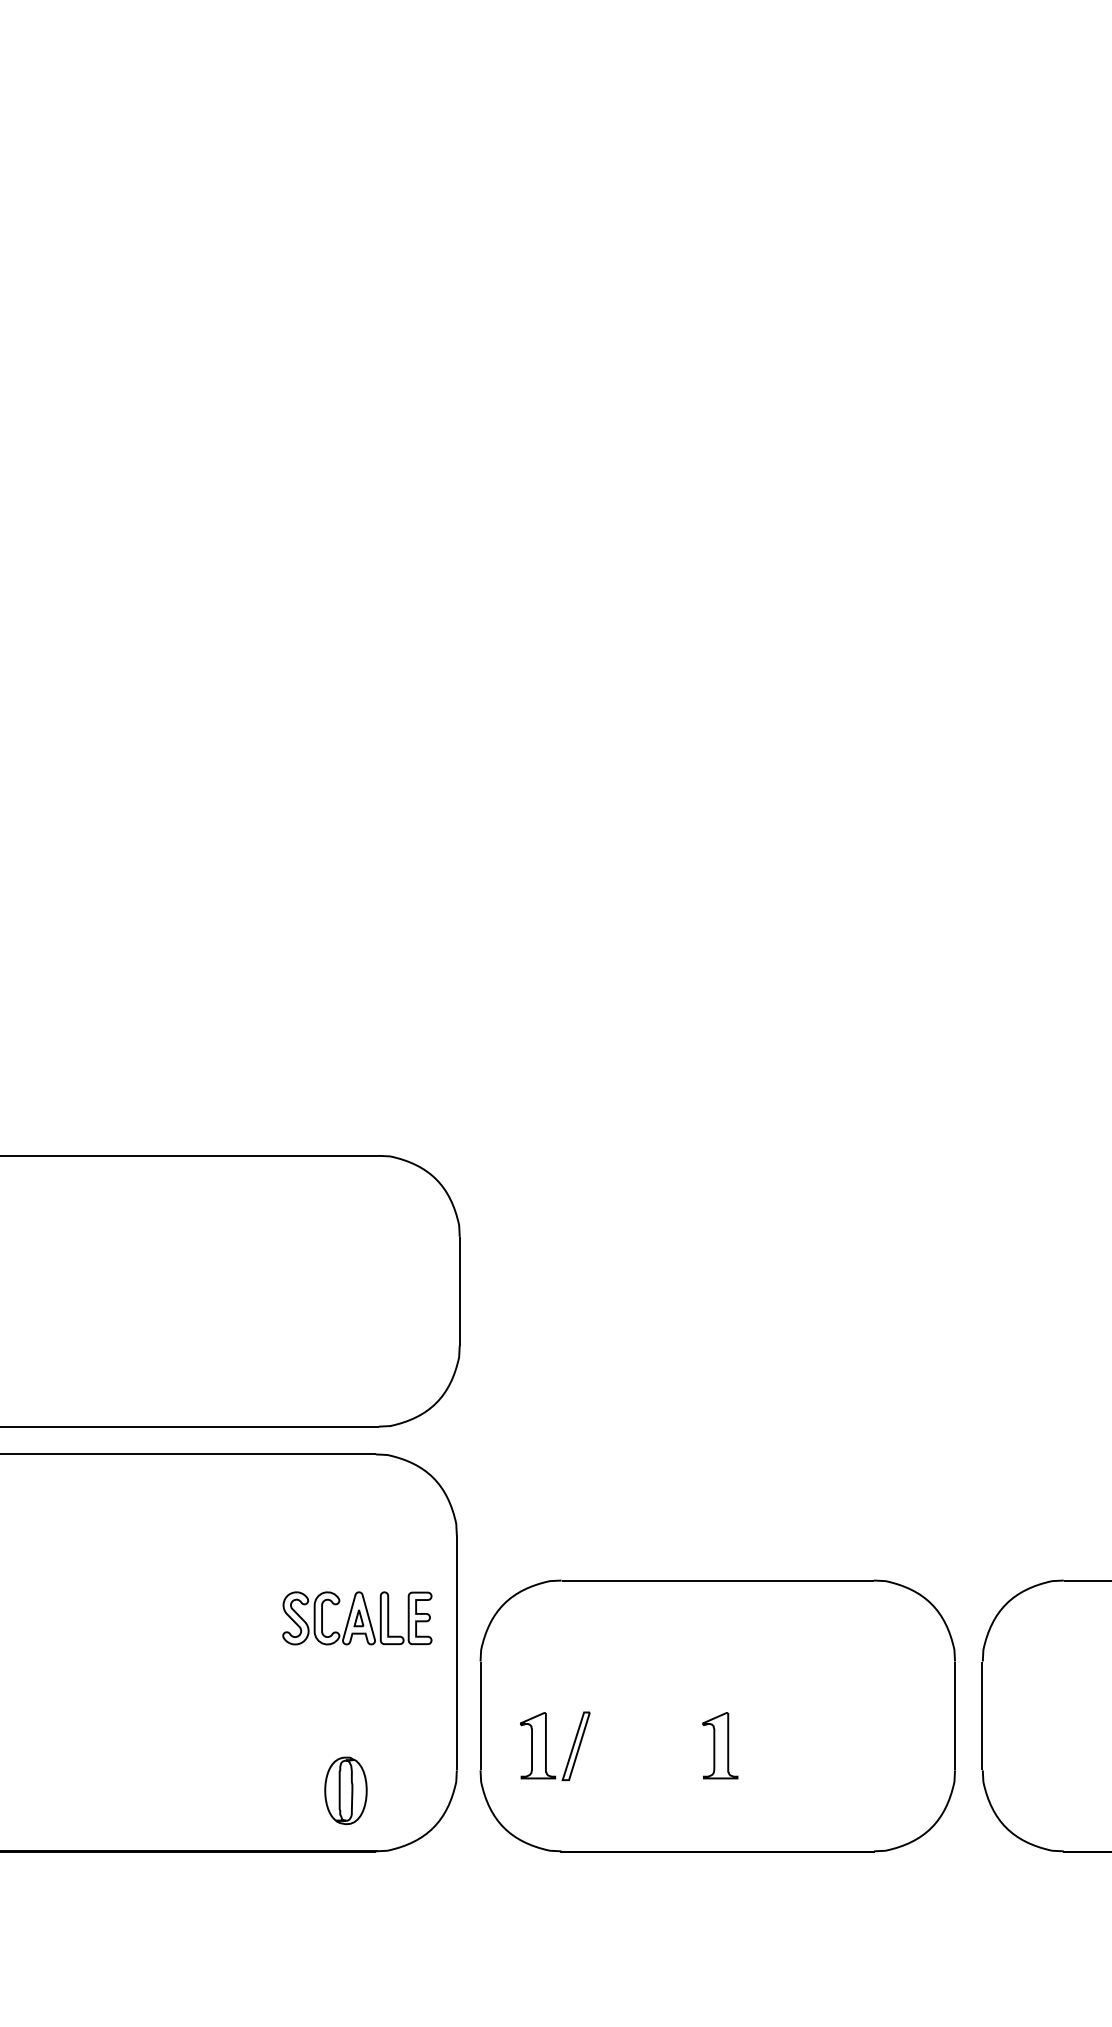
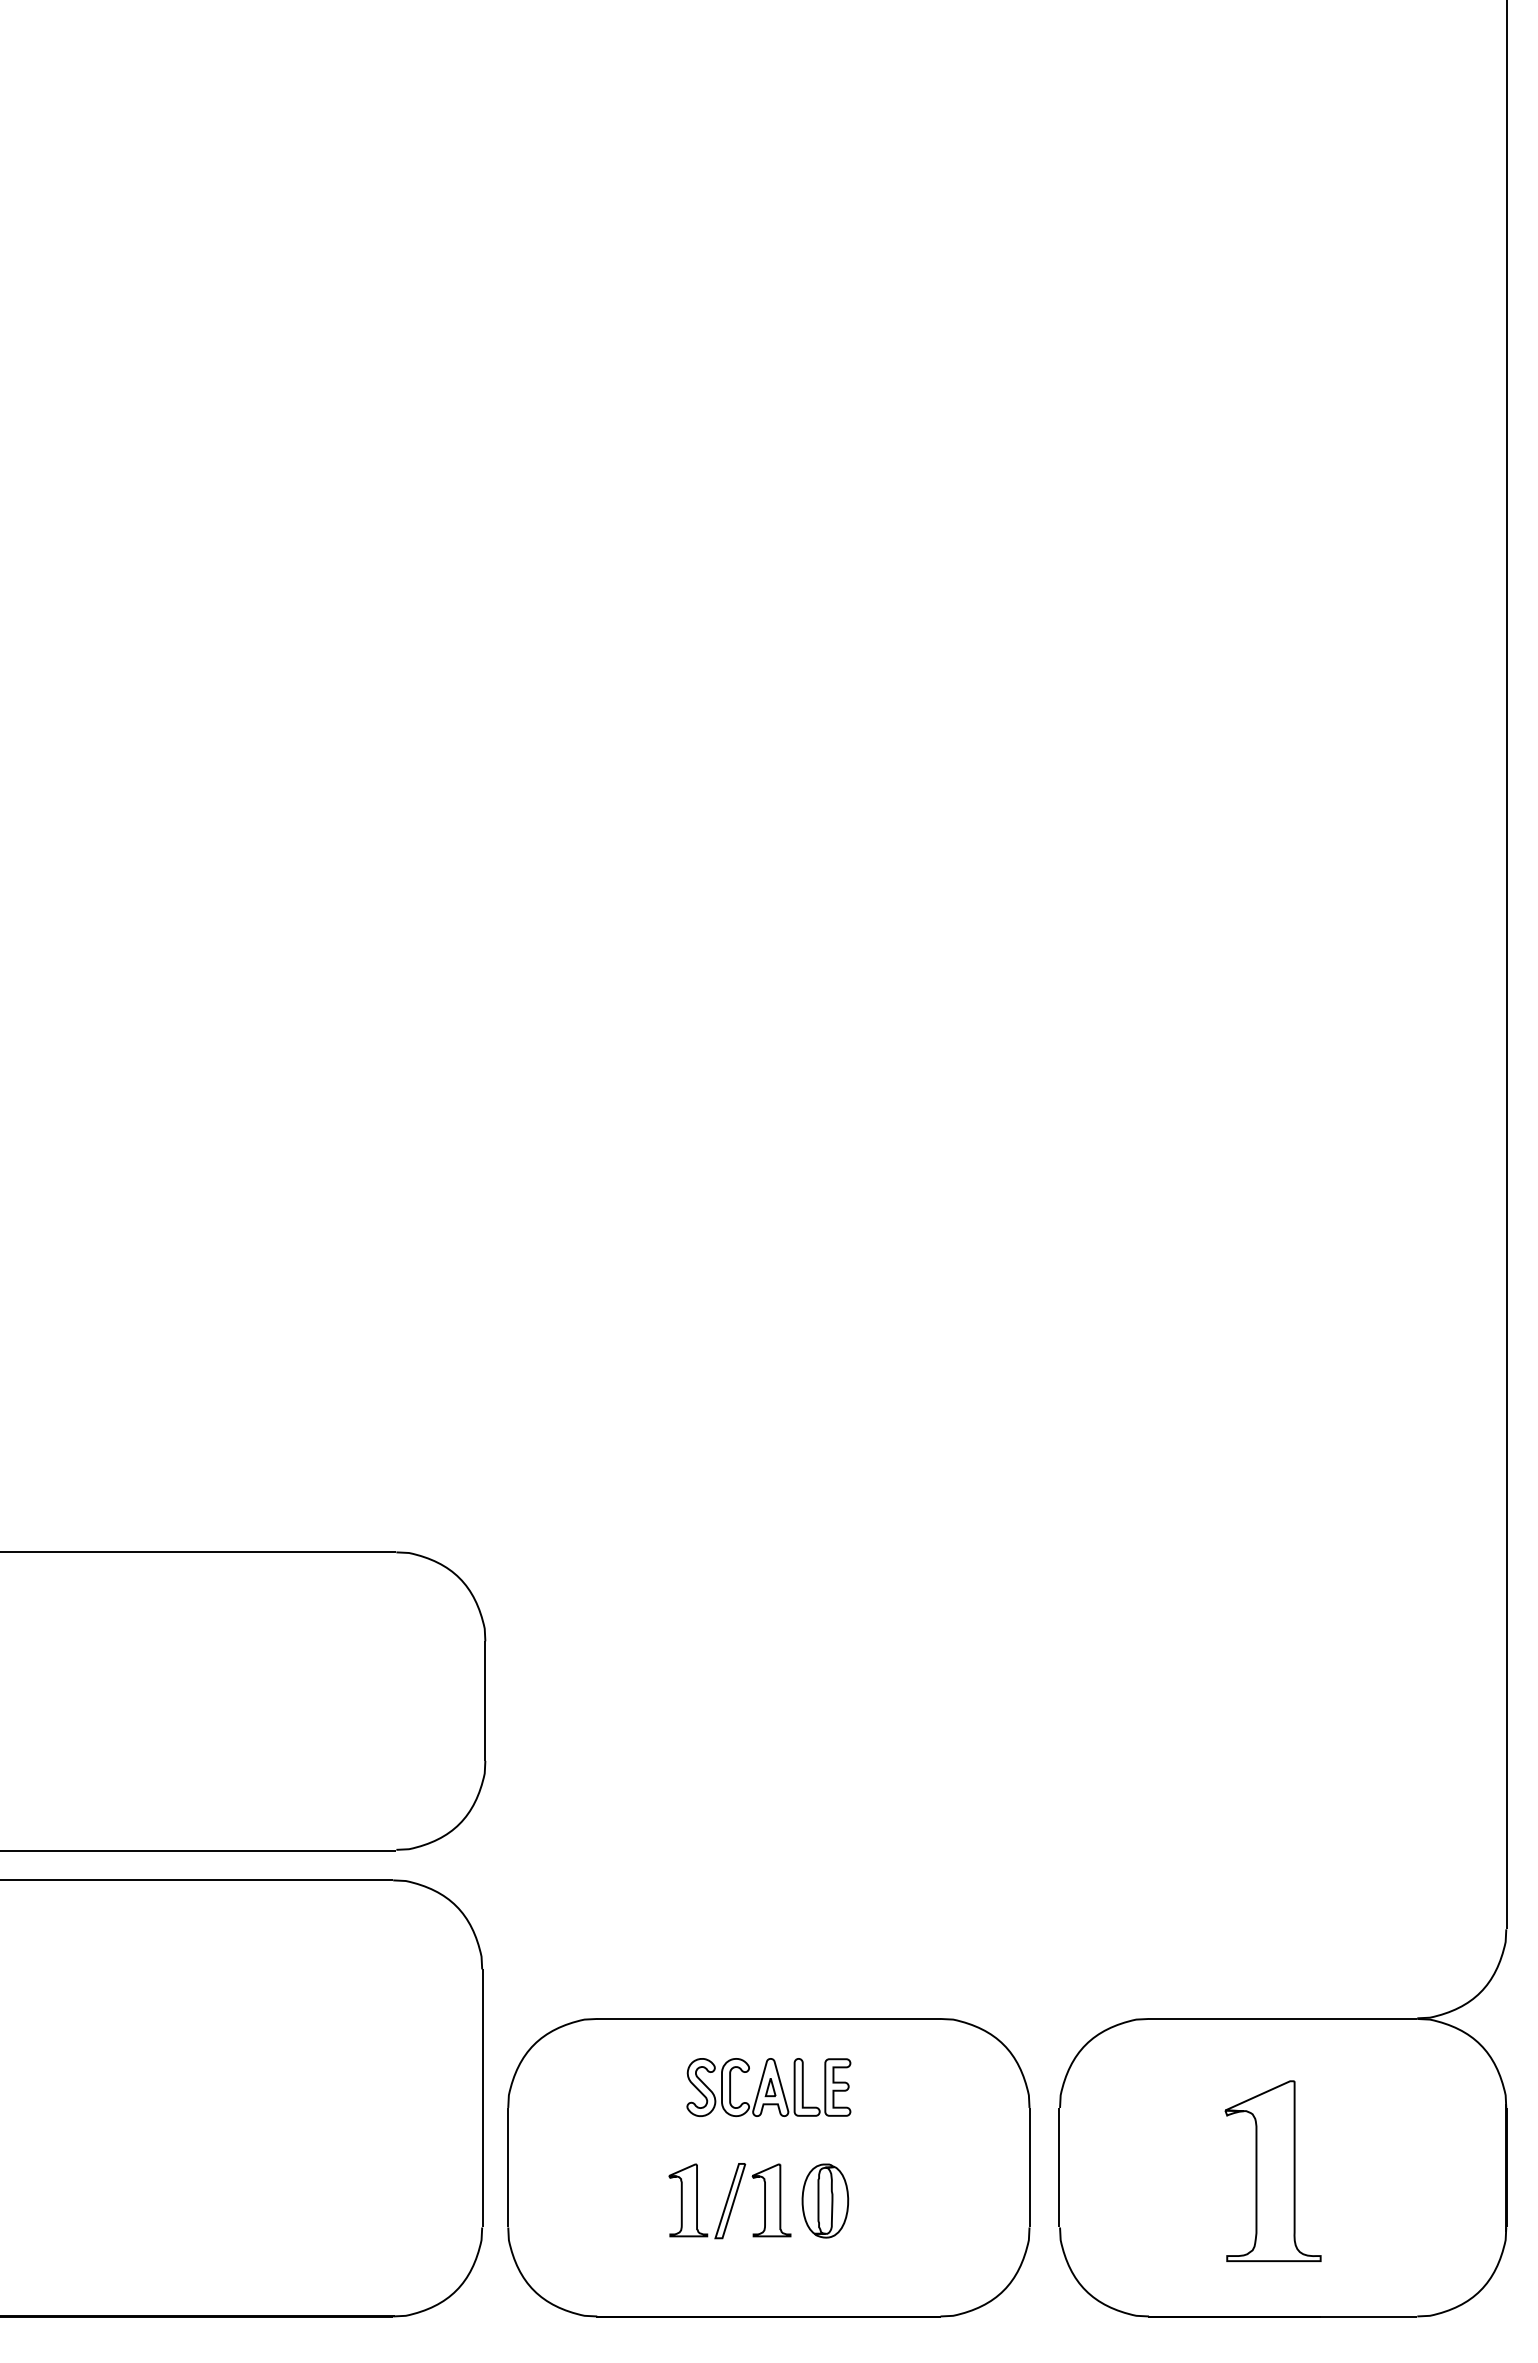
part: (357, 1618) -> (768, 2087), moved
part: (546, 1746) -> (697, 2201), moved
part: (346, 1790) -> (825, 2200), moved

